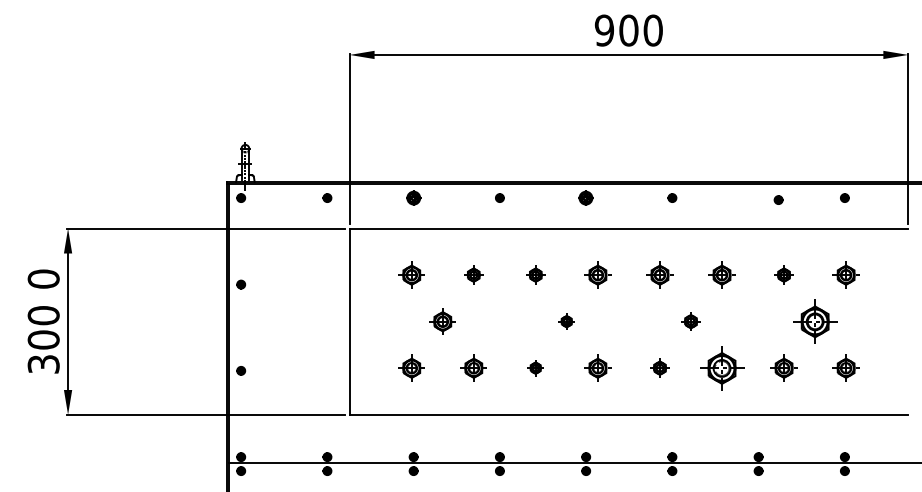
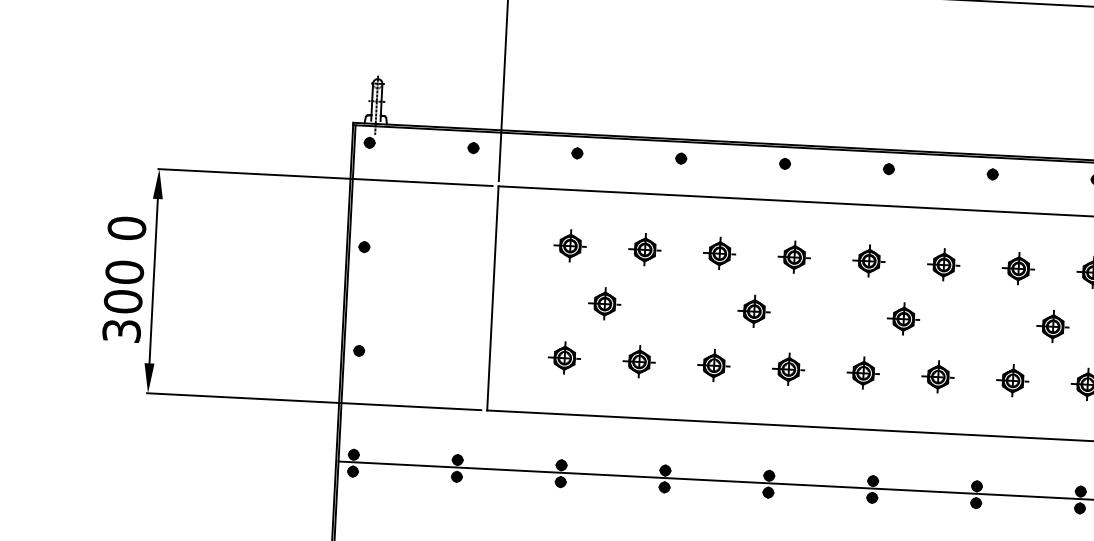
part: (413, 197) -> (577, 152), size x0.62
part: (586, 197) -> (785, 163), size x0.62
part: (778, 199) -> (992, 173), moved
part: (473, 274) -> (644, 249), size x1.43
part: (535, 274) -> (719, 252), size x1.43
part: (783, 274) -> (1018, 267), size x1.43
part: (566, 321) -> (753, 311), size x1.67
part: (690, 321) -> (903, 318), size x1.43
part: (814, 321) -> (1052, 326), size x0.62
part: (535, 367) -> (713, 364), size x1.67
part: (659, 367) -> (863, 372), size x1.43
part: (721, 367) -> (937, 376), size x0.62

